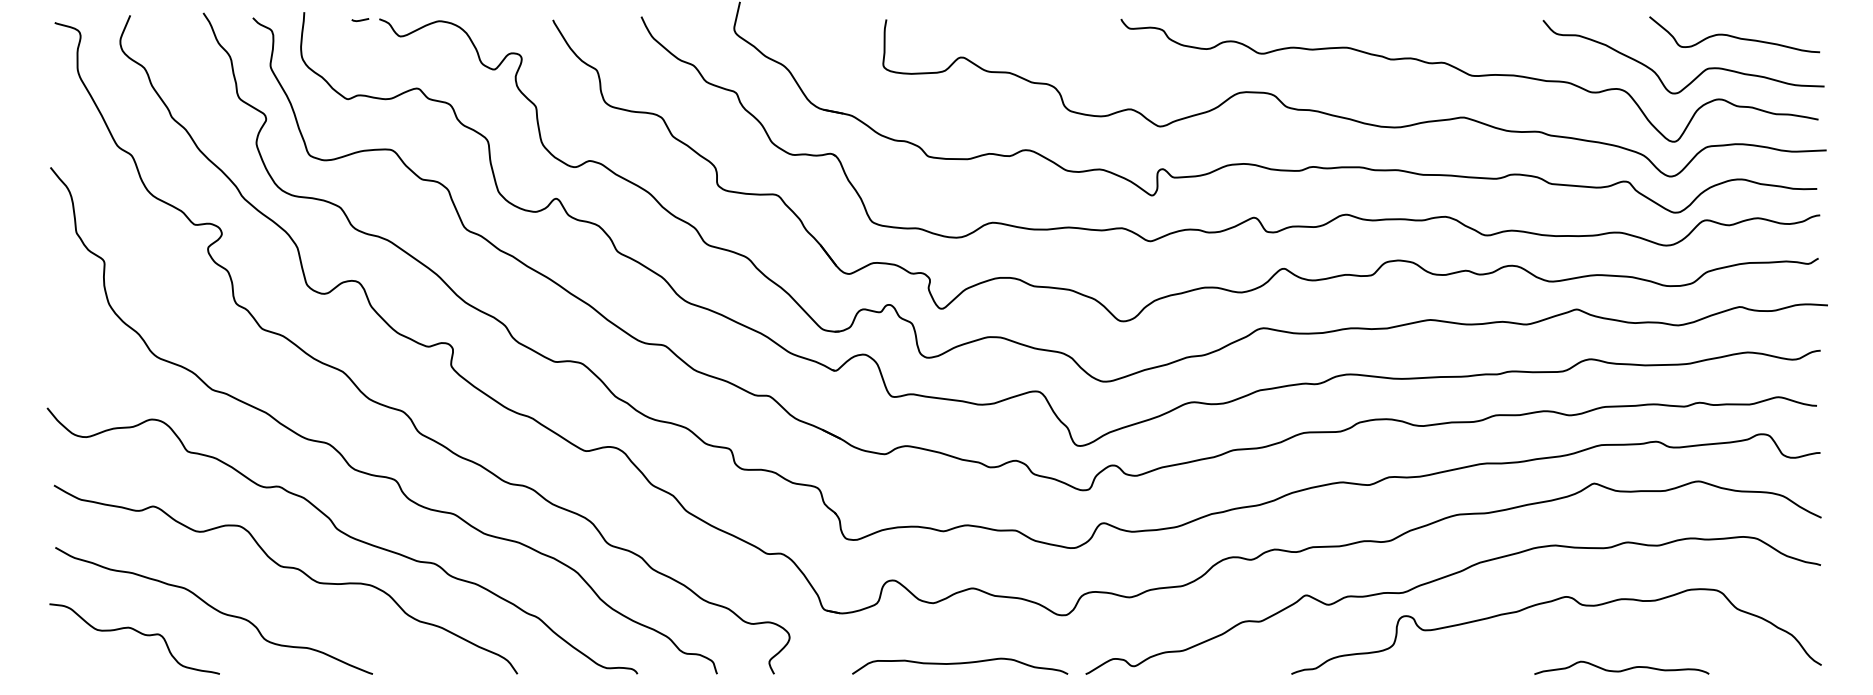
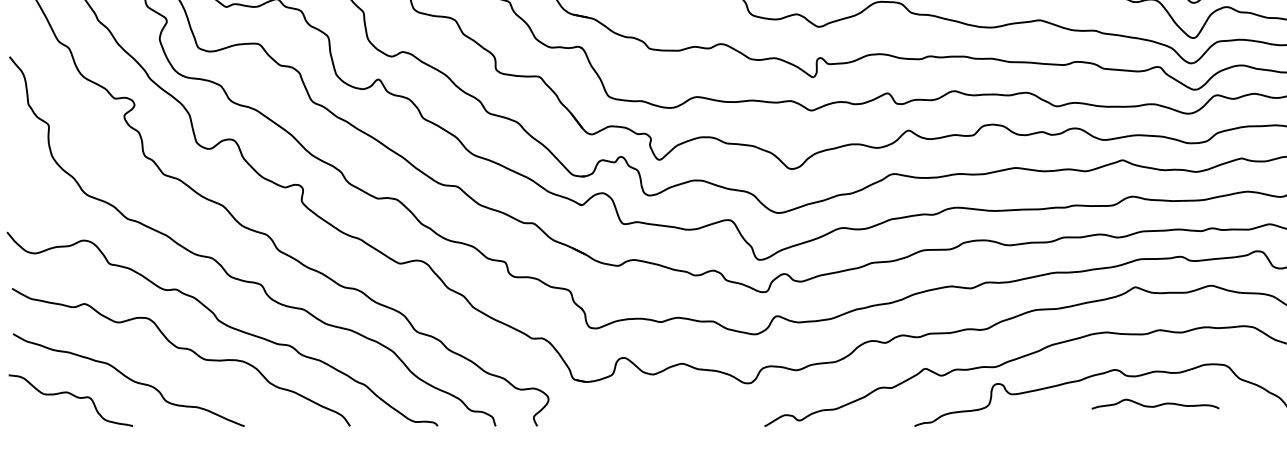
curve: (960, 664) -> (673, 419), removed
curve: (1622, 669) -> (1155, 405), moved

